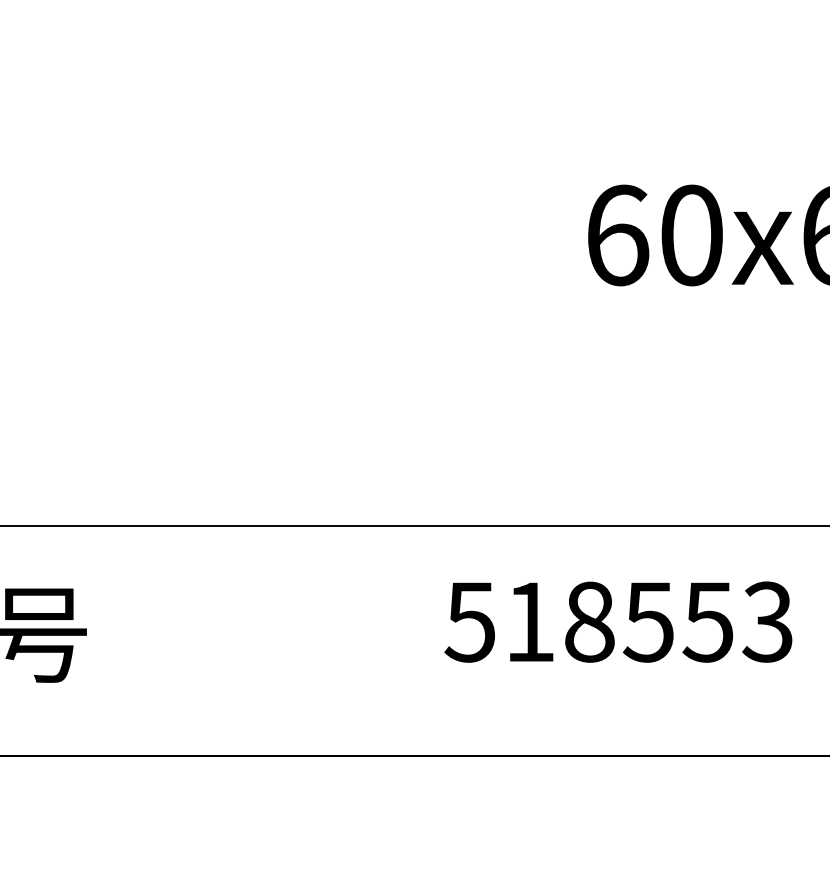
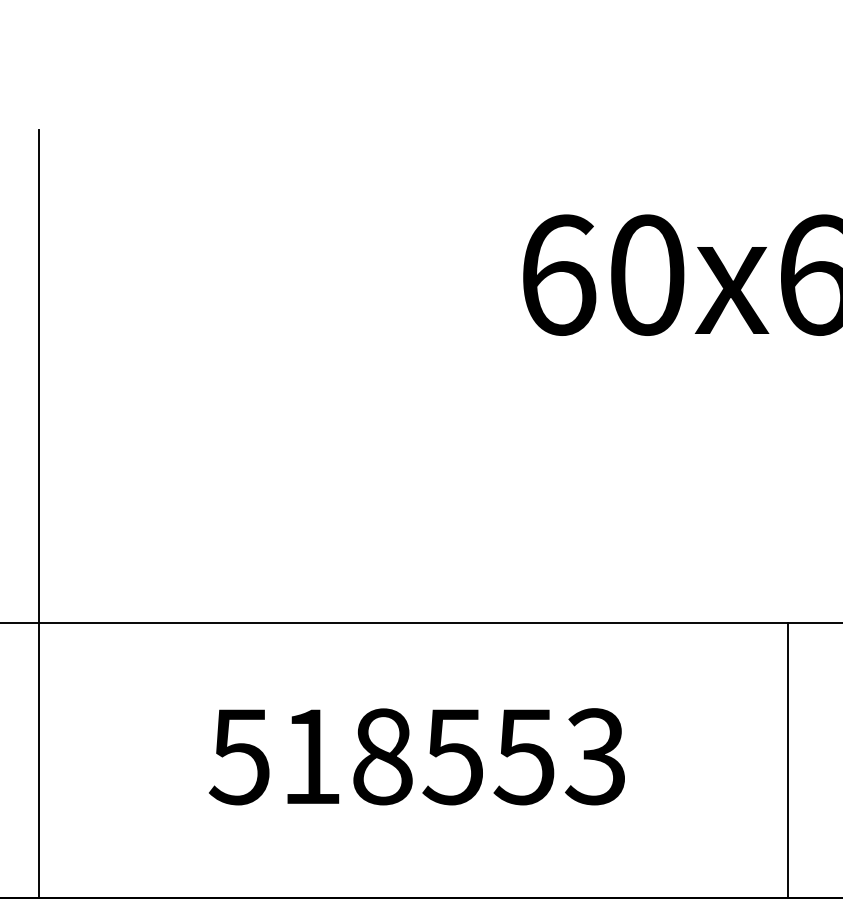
line: (183, 434) -> (39, 513), added
text: (618, 621) -> (417, 756), moved
line: (809, 640) -> (787, 759), added

